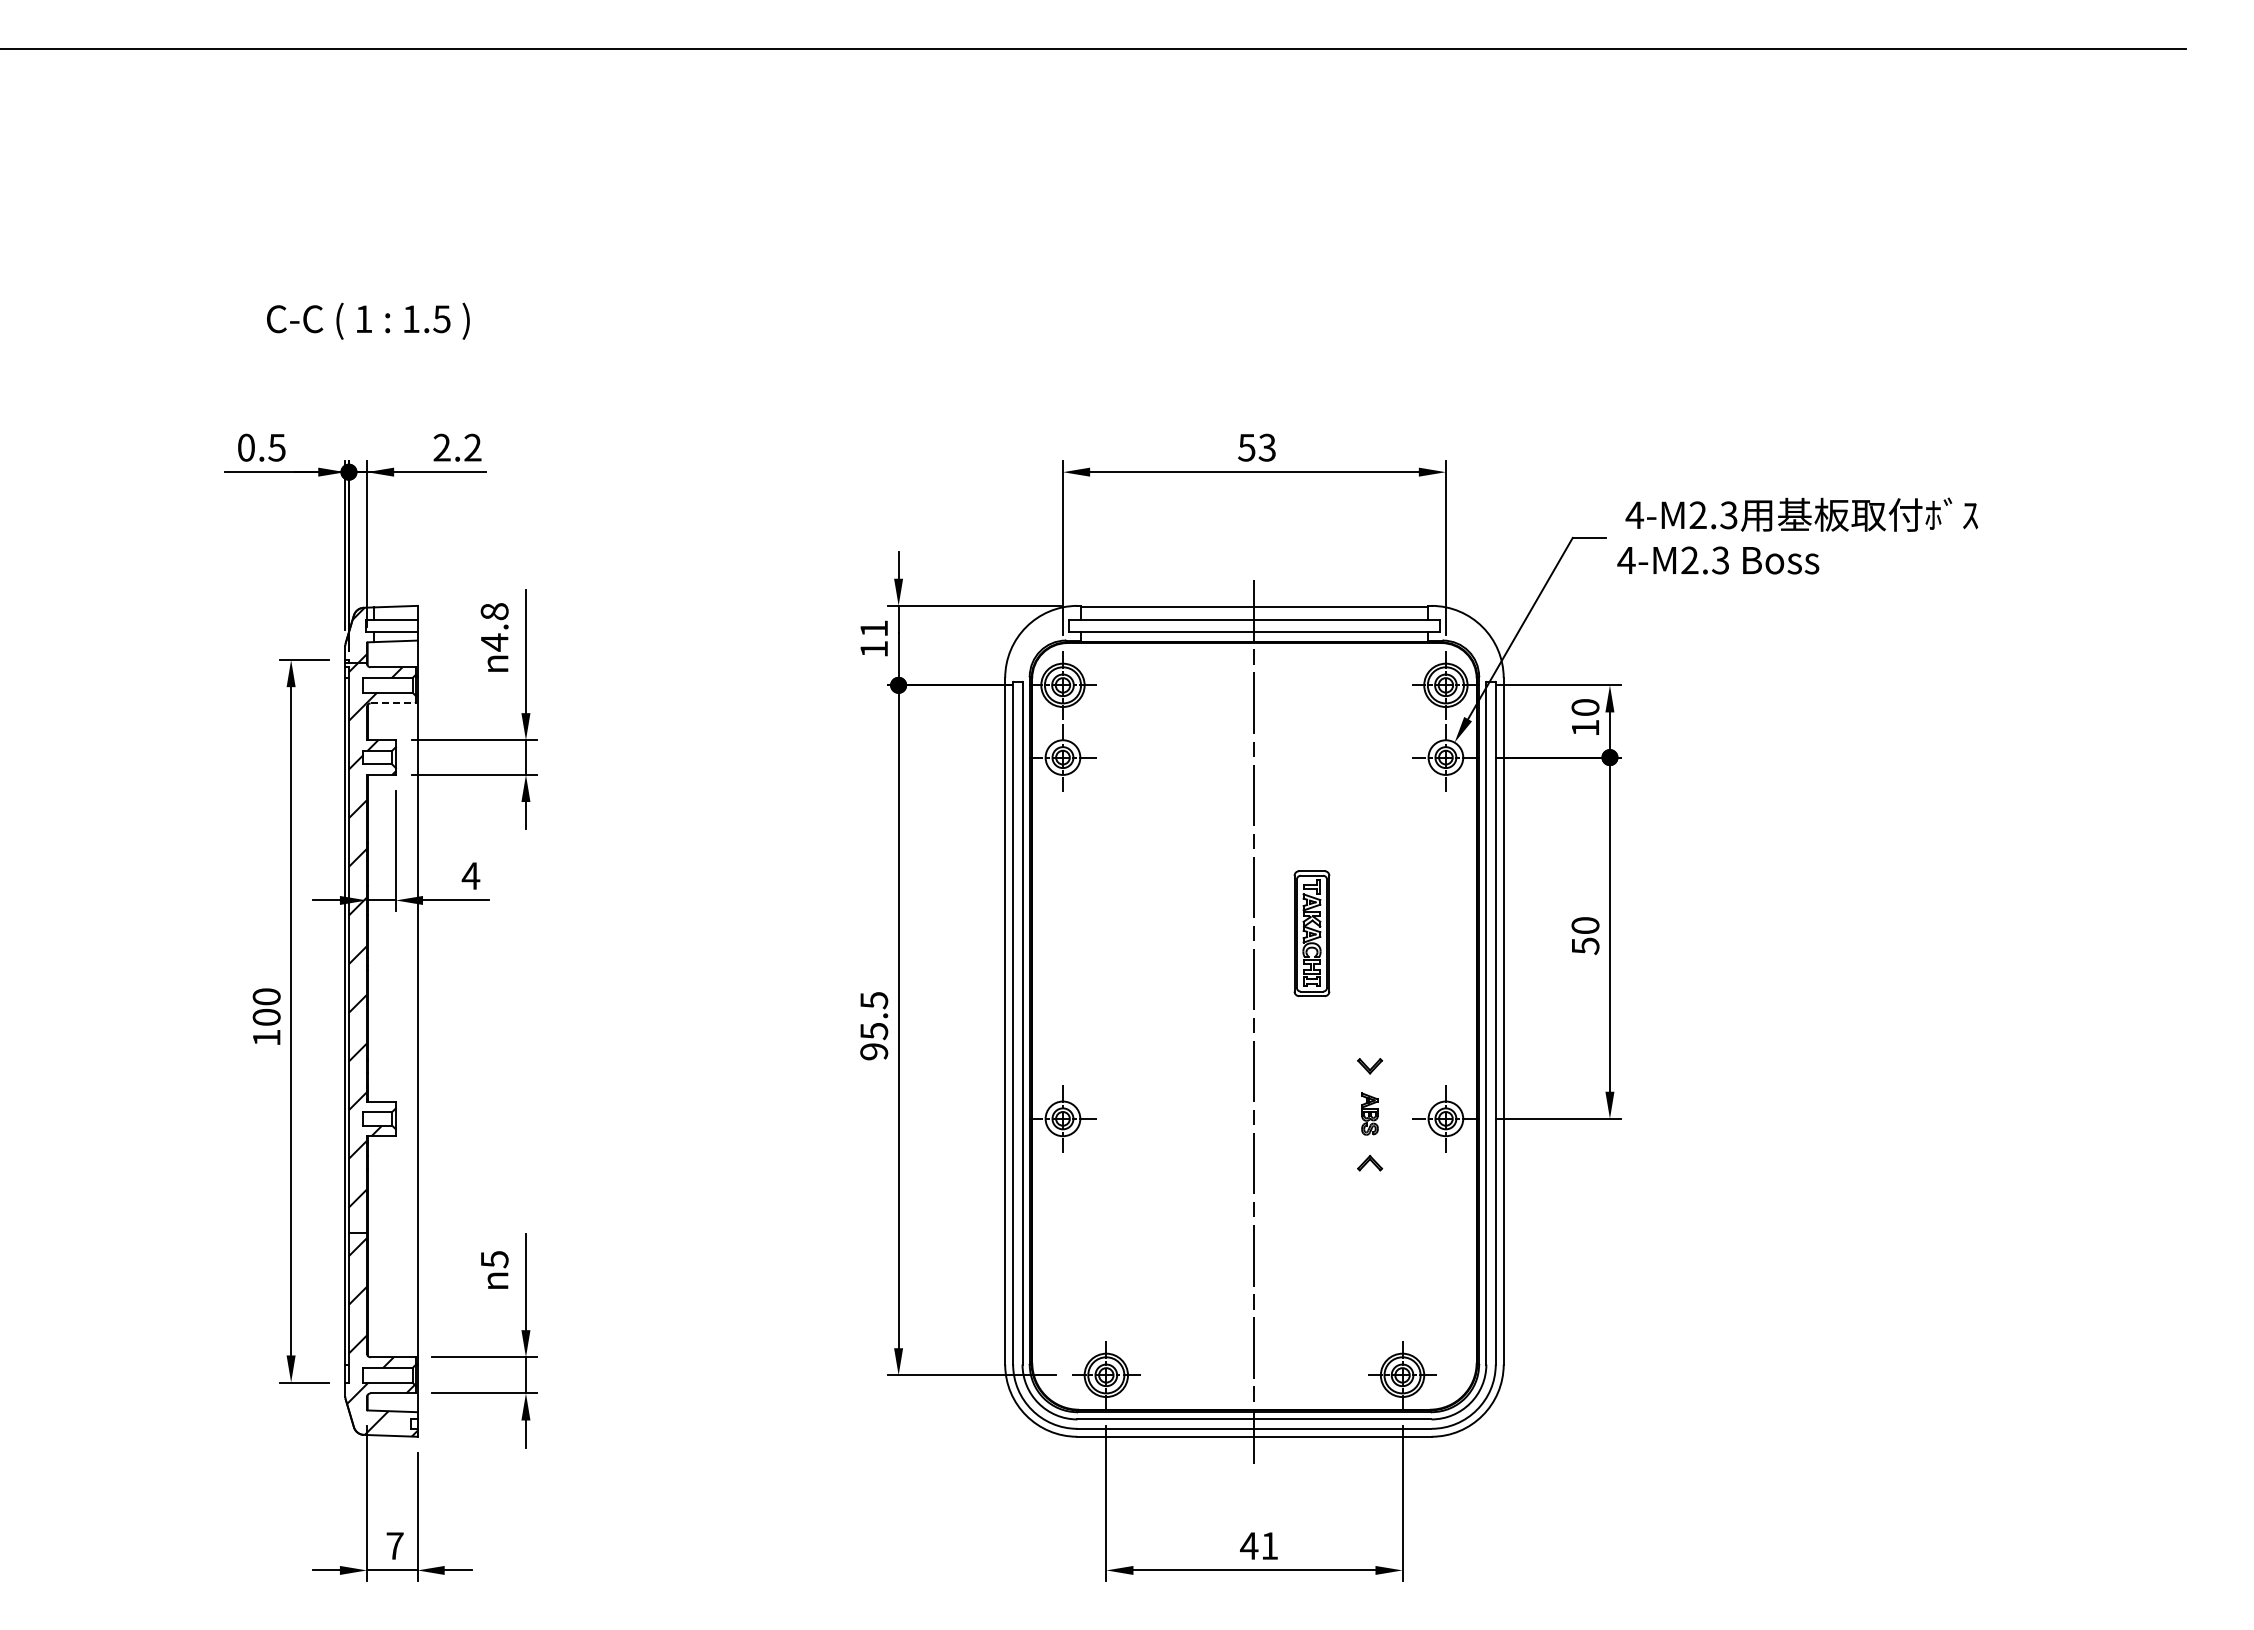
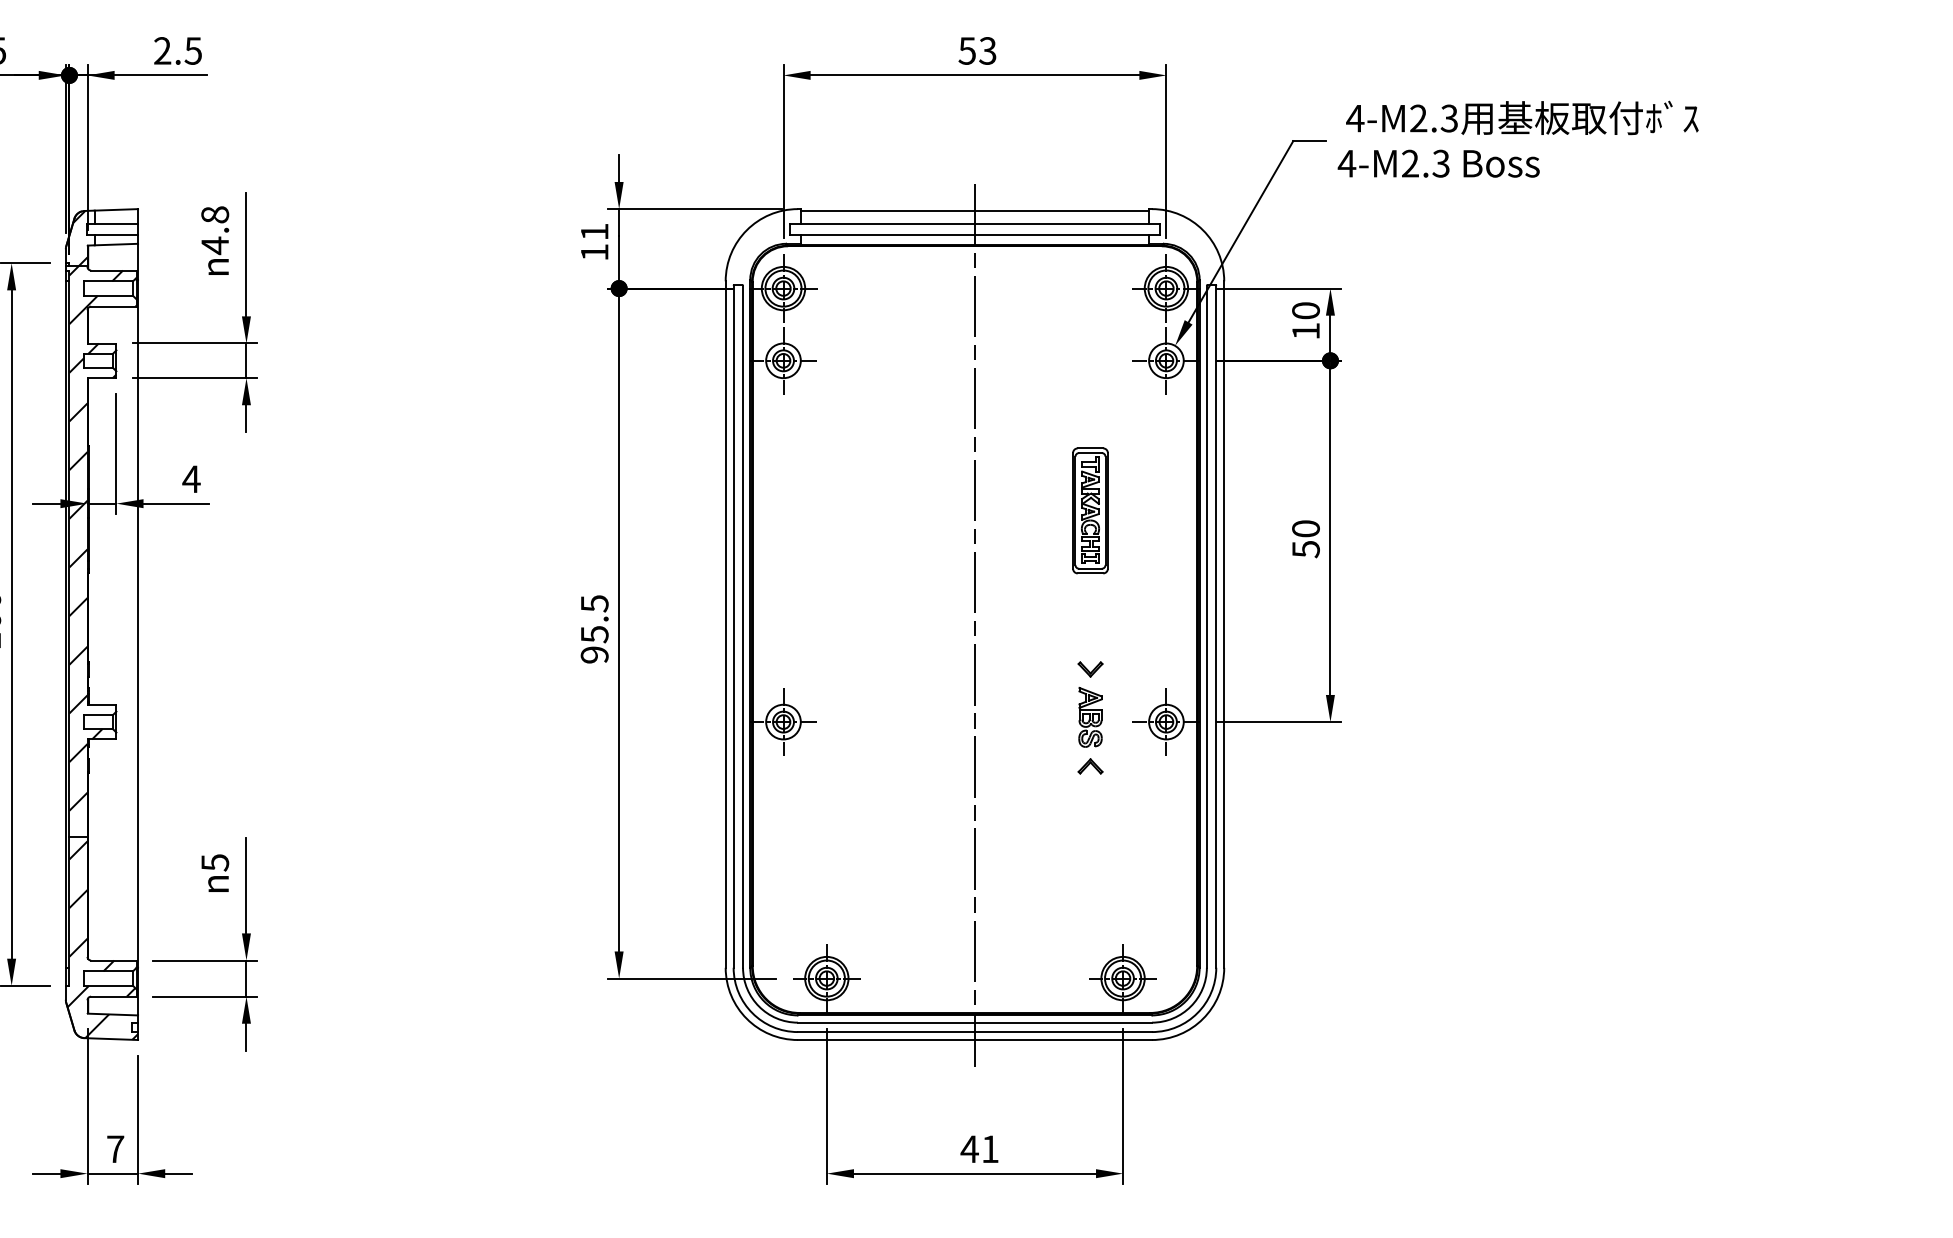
text: (472, 447) -> (193, 50), 2.2 -> 2.5
line: (393, 703) -> (114, 306), dashed -> solid
part: (1311, 933) -> (1090, 510), moved
part: (1369, 1113) -> (1090, 716), size x1.43

